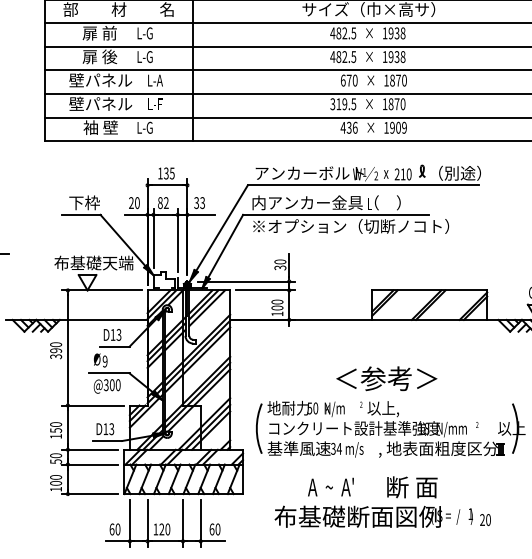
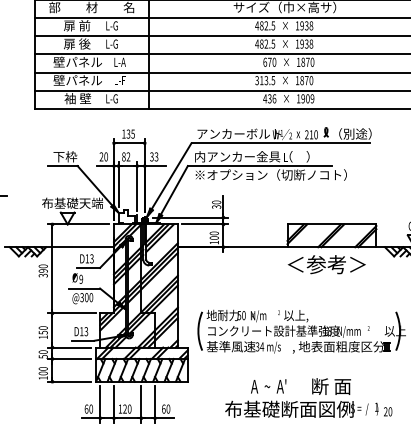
text: (344, 104) -> (266, 80), 319.5 -> 313.5
text: (386, 378) -> (326, 264), moved
text: (382, 501) -> (308, 397), moved

